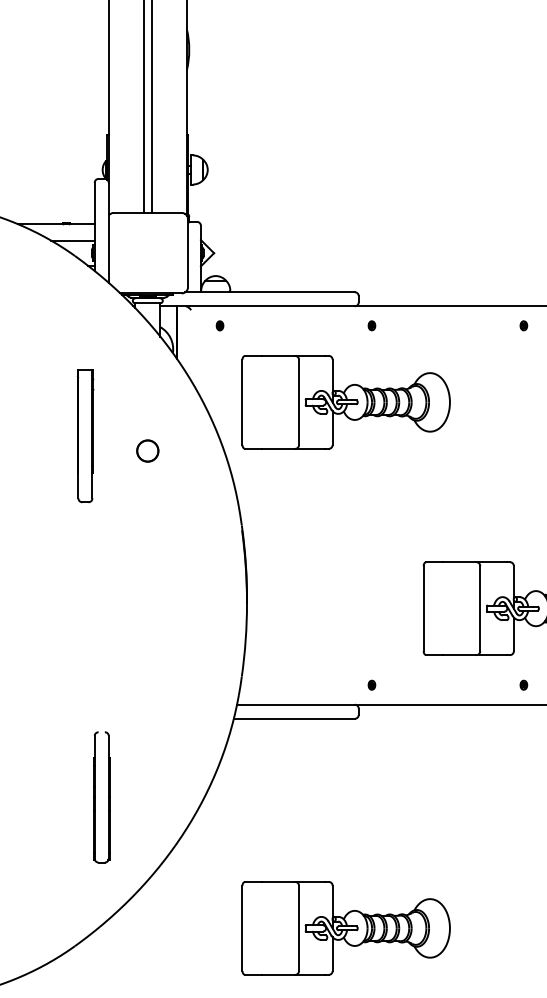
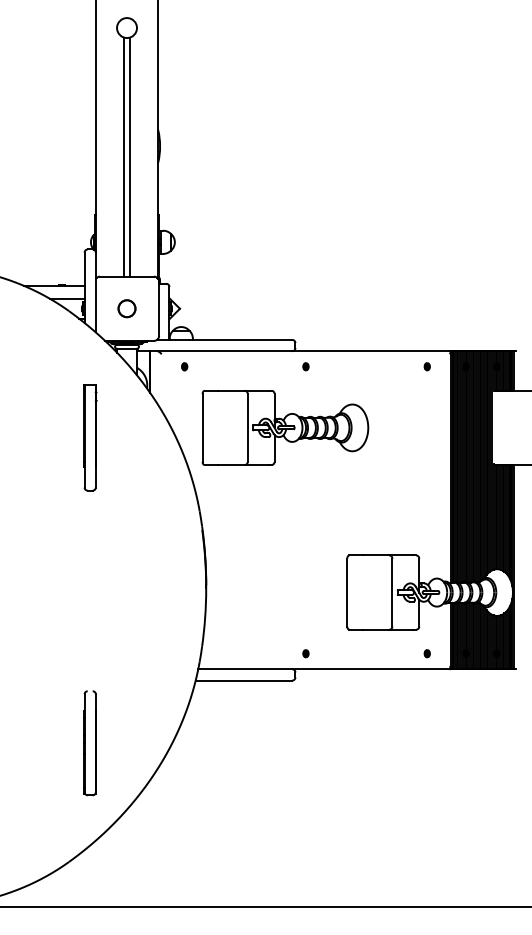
part: (85, 435) -> (90, 437), moved
circle: (147, 450) -> (126, 308), moved
part: (346, 927) -> (285, 847), removed

